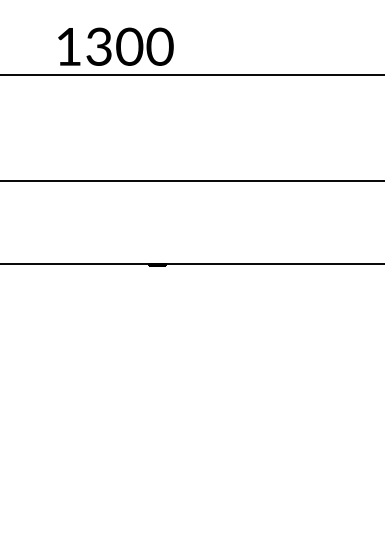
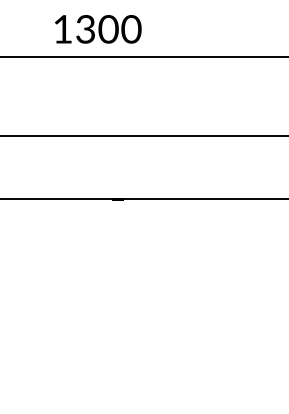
text: (115, 46) -> (97, 29), moved

